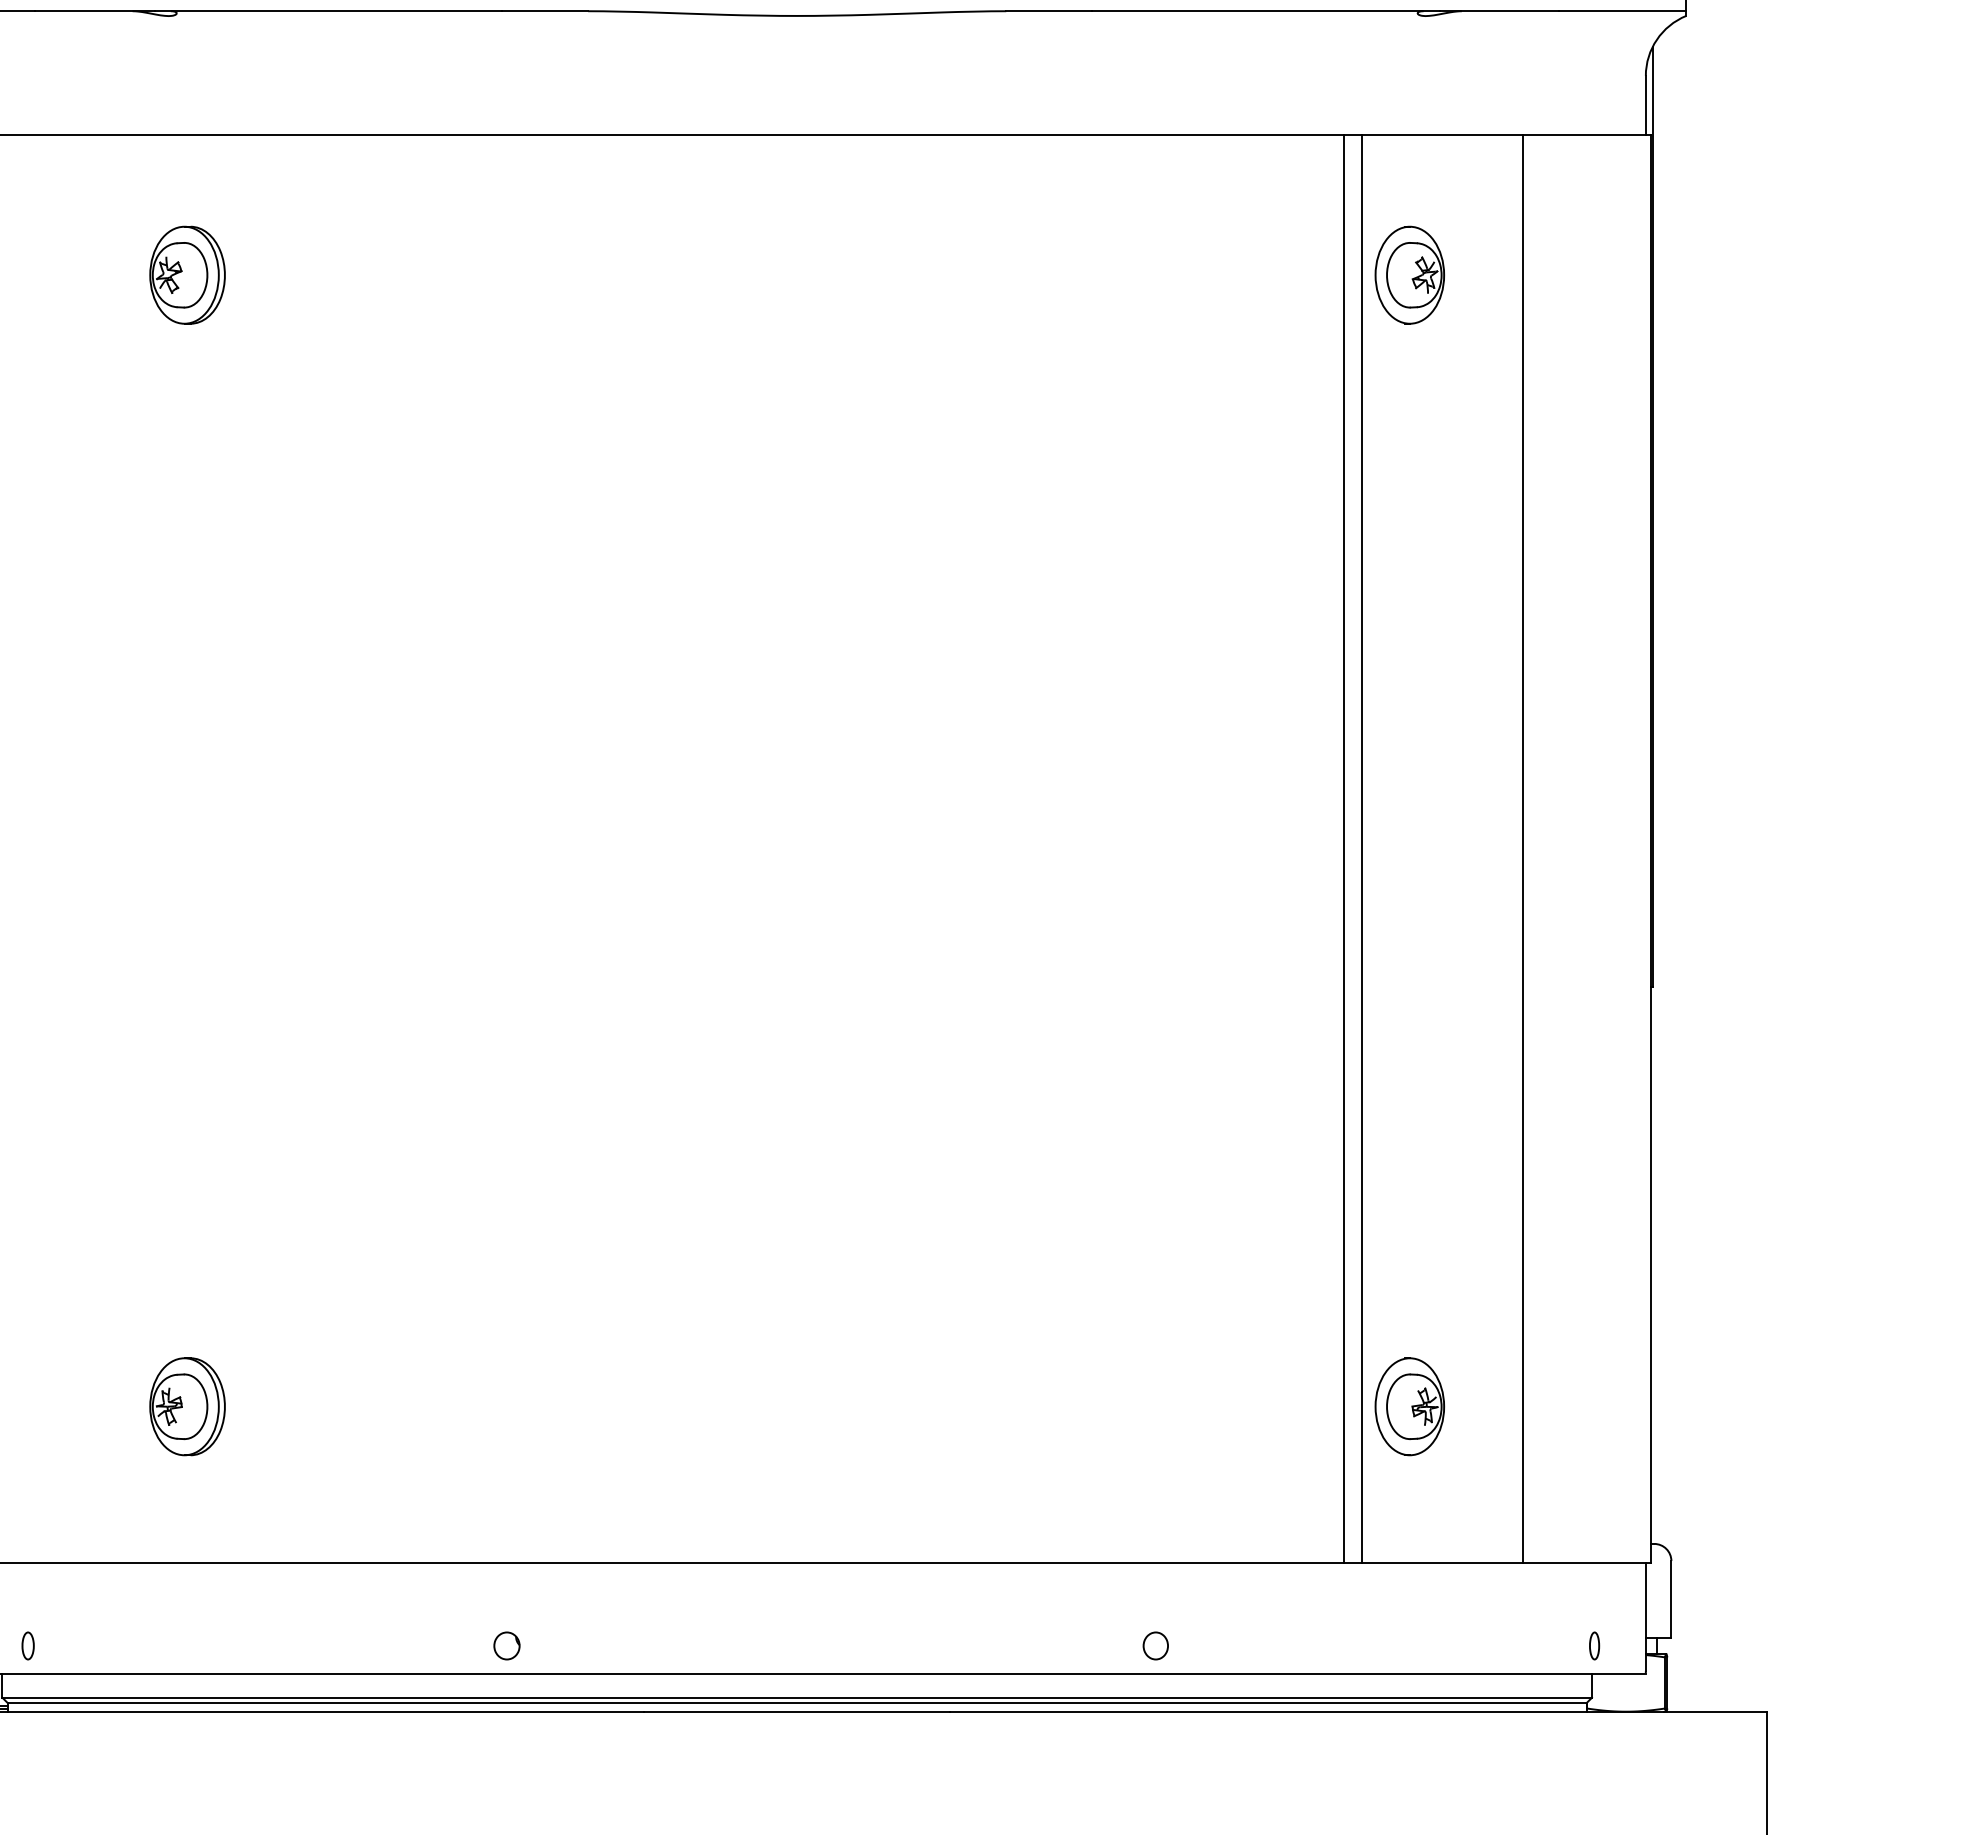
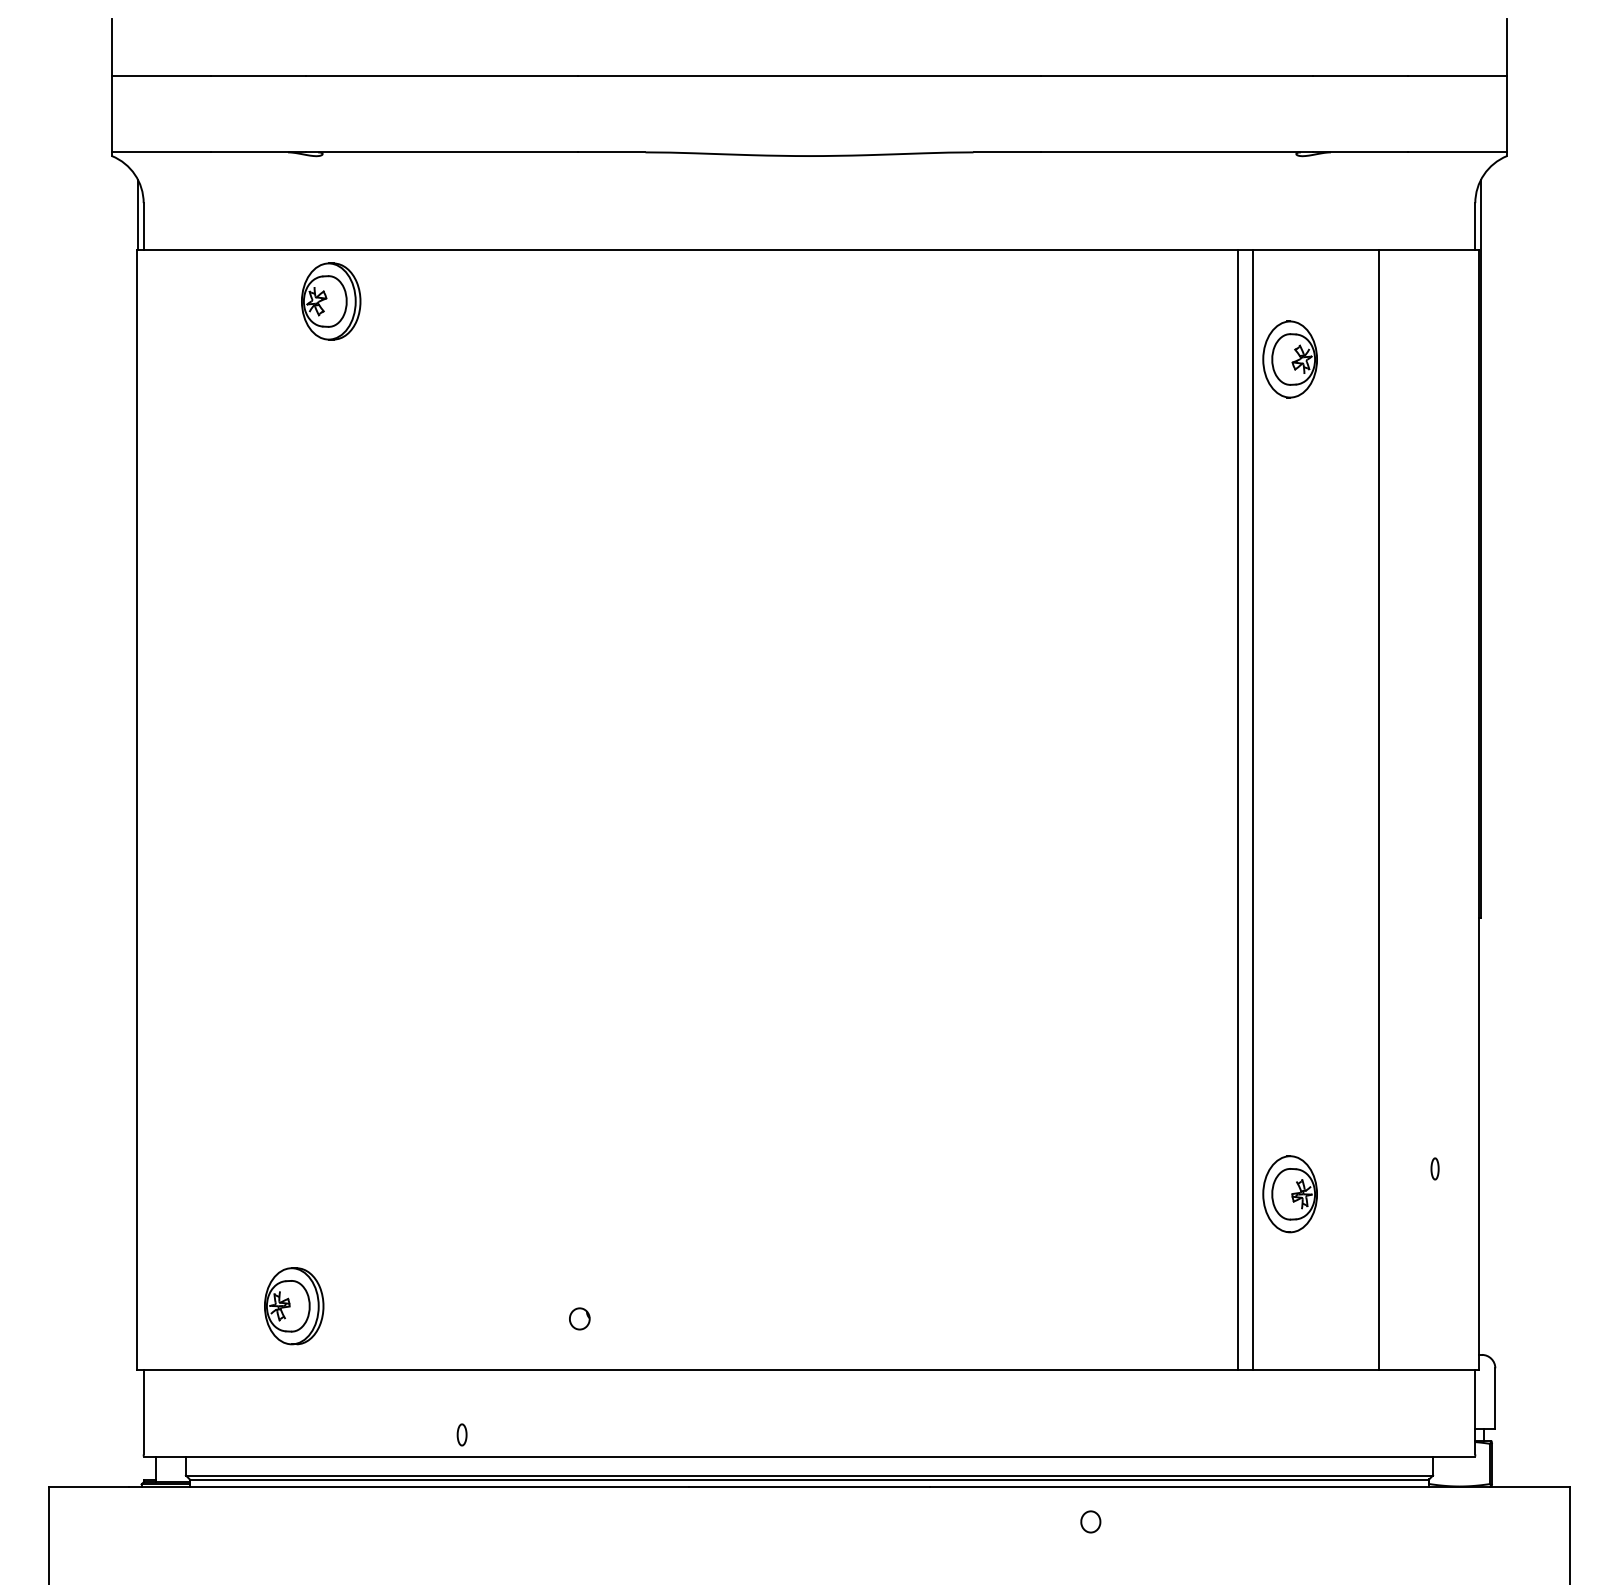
part: (187, 275) -> (331, 301), moved
part: (187, 1407) -> (294, 1306), moved
part: (1409, 1407) -> (1289, 1194), moved
part: (27, 1645) -> (461, 1434), moved
part: (506, 1645) -> (579, 1318), moved
part: (1155, 1645) -> (1090, 1521), moved
part: (1593, 1645) -> (1434, 1168), moved

